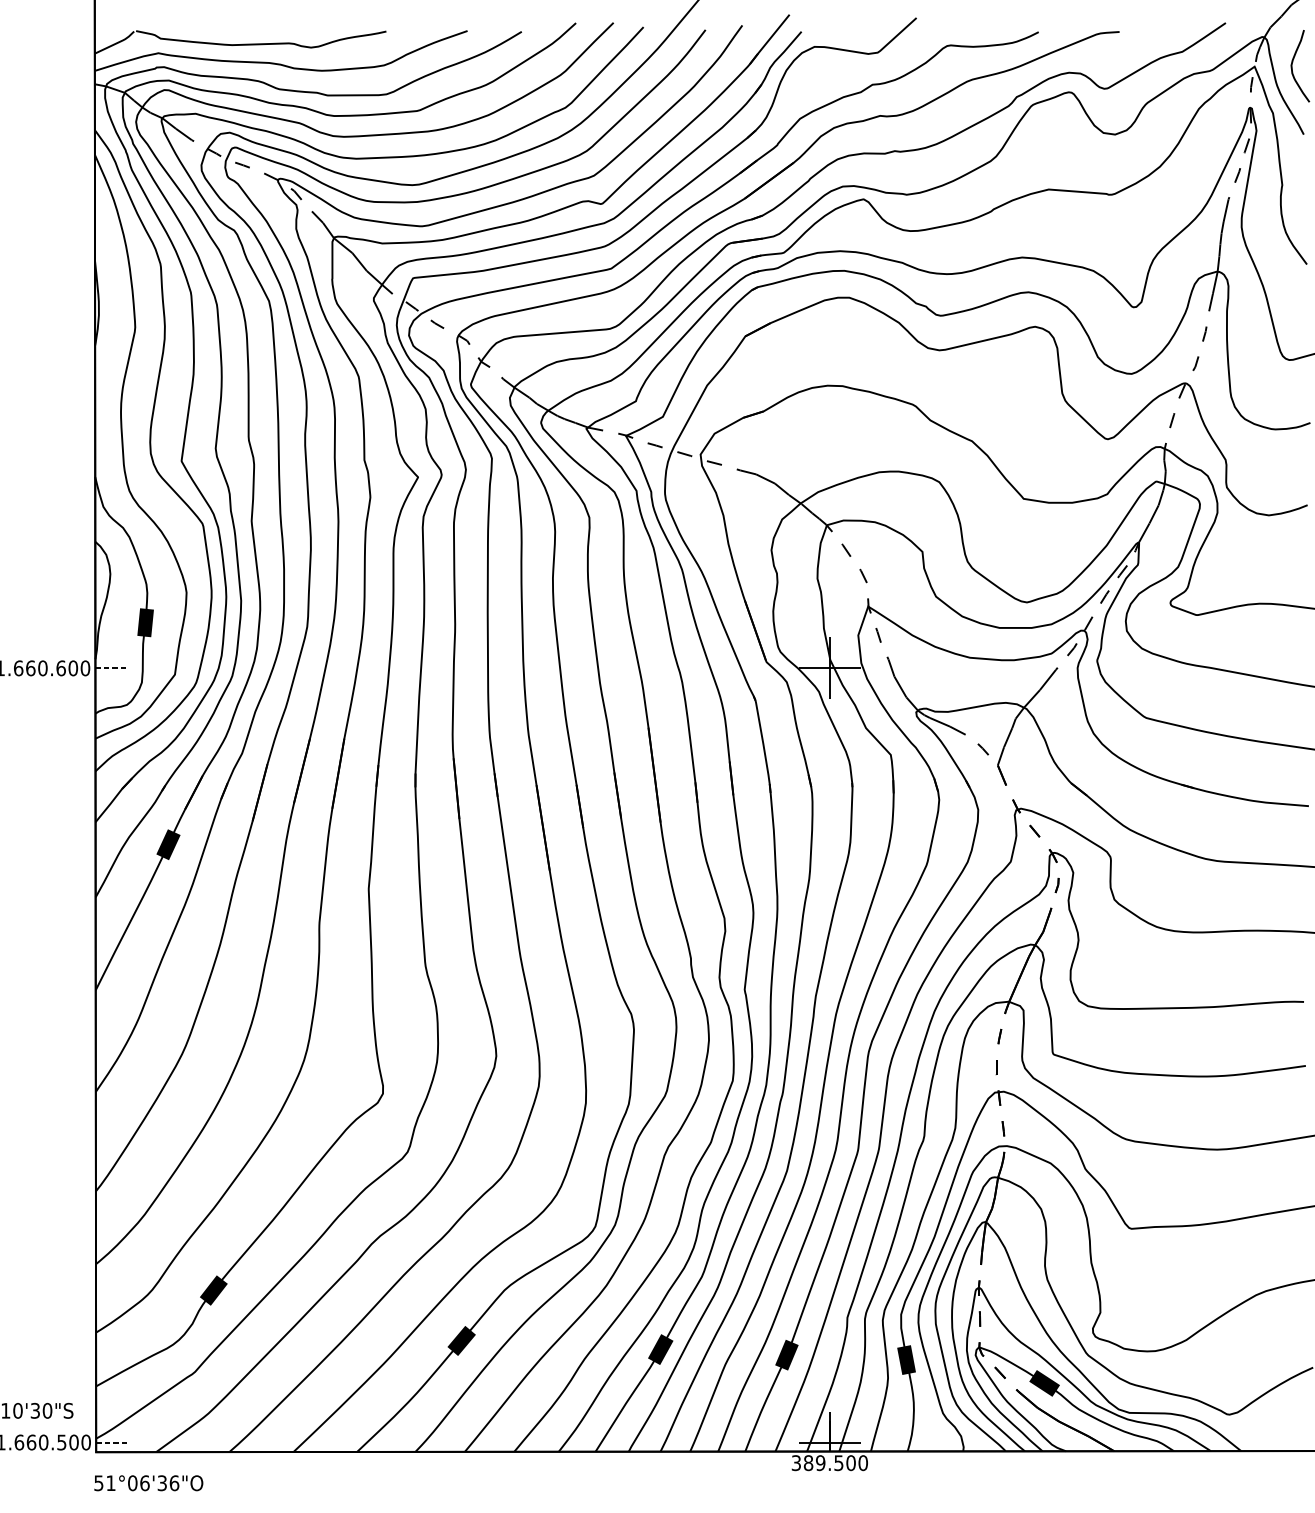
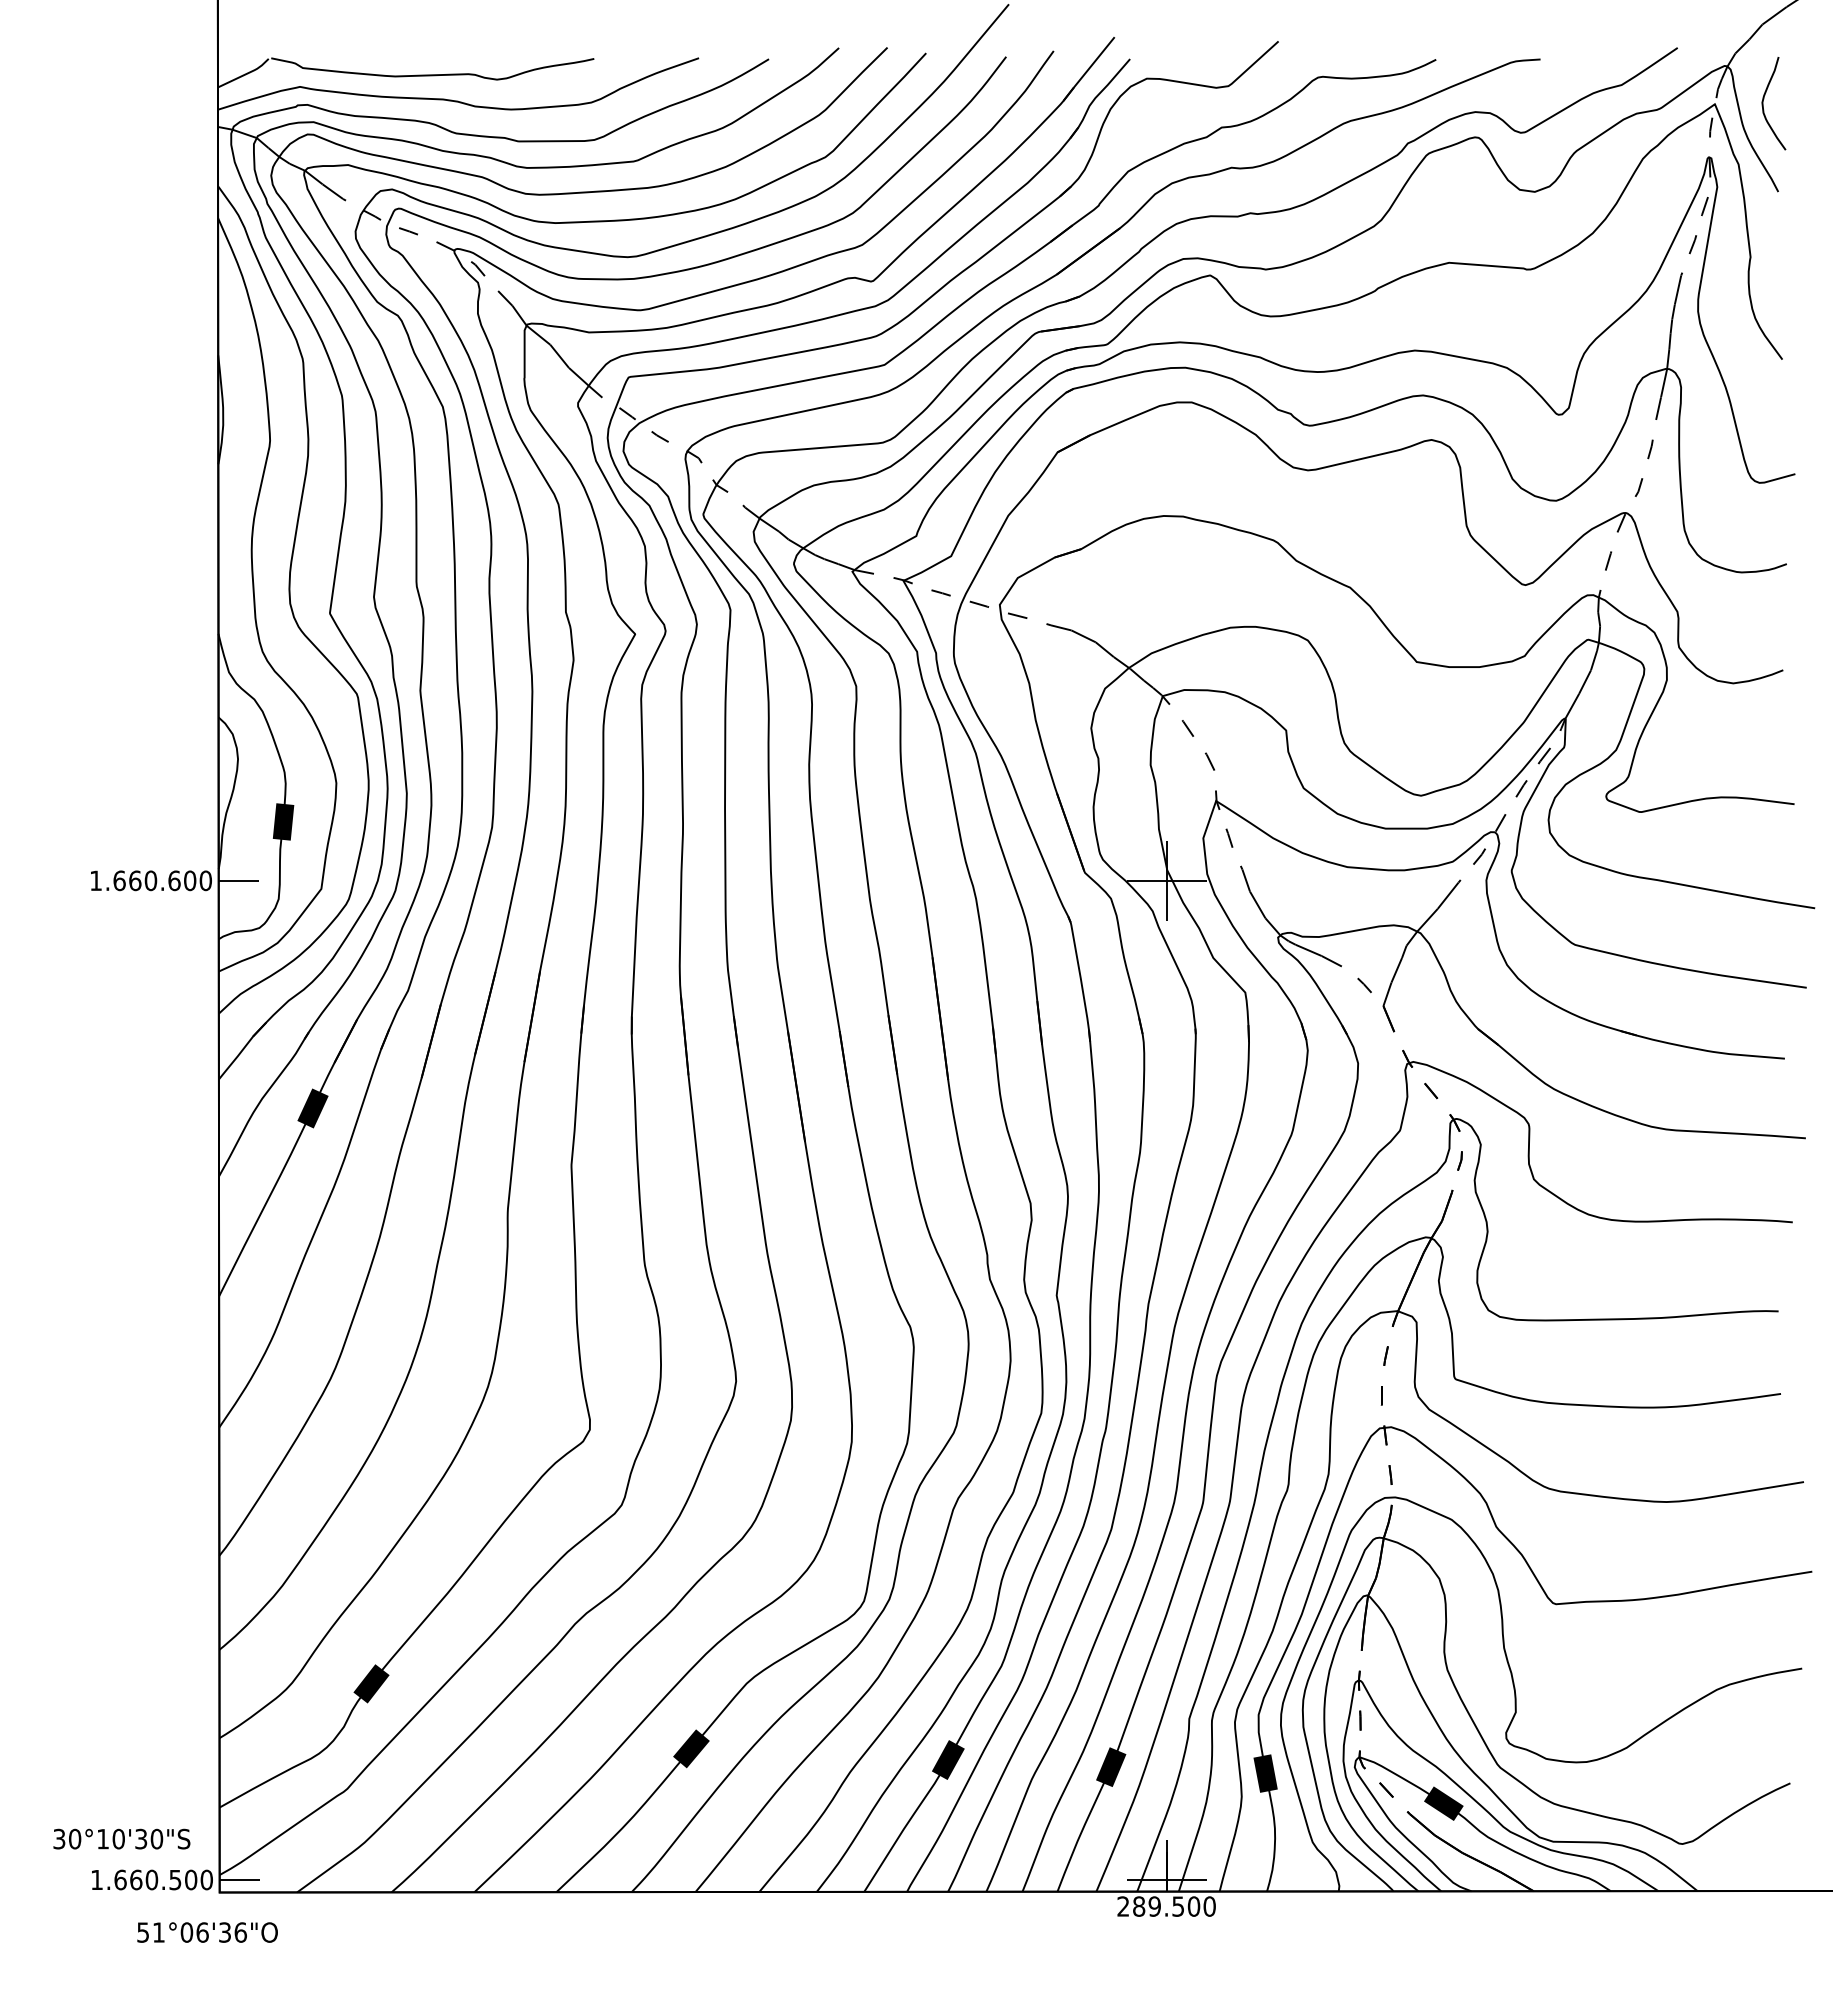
line: (110, 668) -> (238, 880), dashed -> solid
line: (111, 1442) -> (239, 1880), dashed -> solid
text: (796, 1463) -> (1123, 1906), 389.500 -> 289.500
text: (148, 1483) -> (207, 1932), moved

